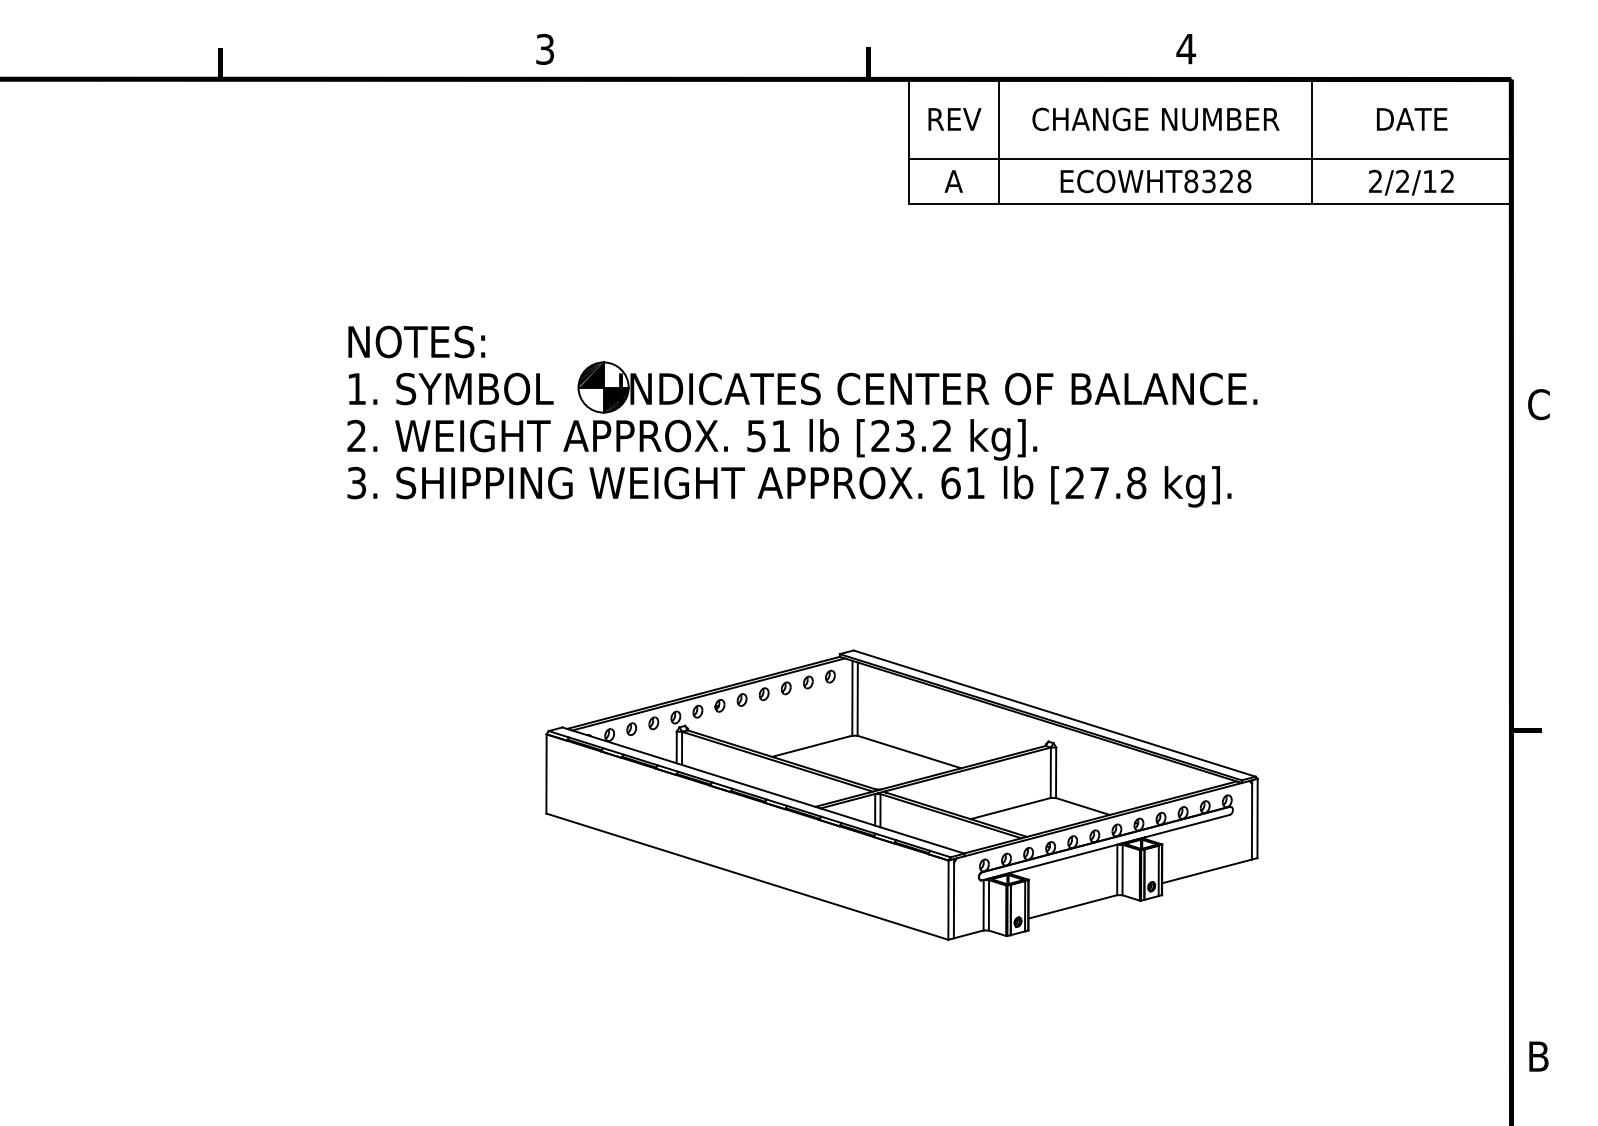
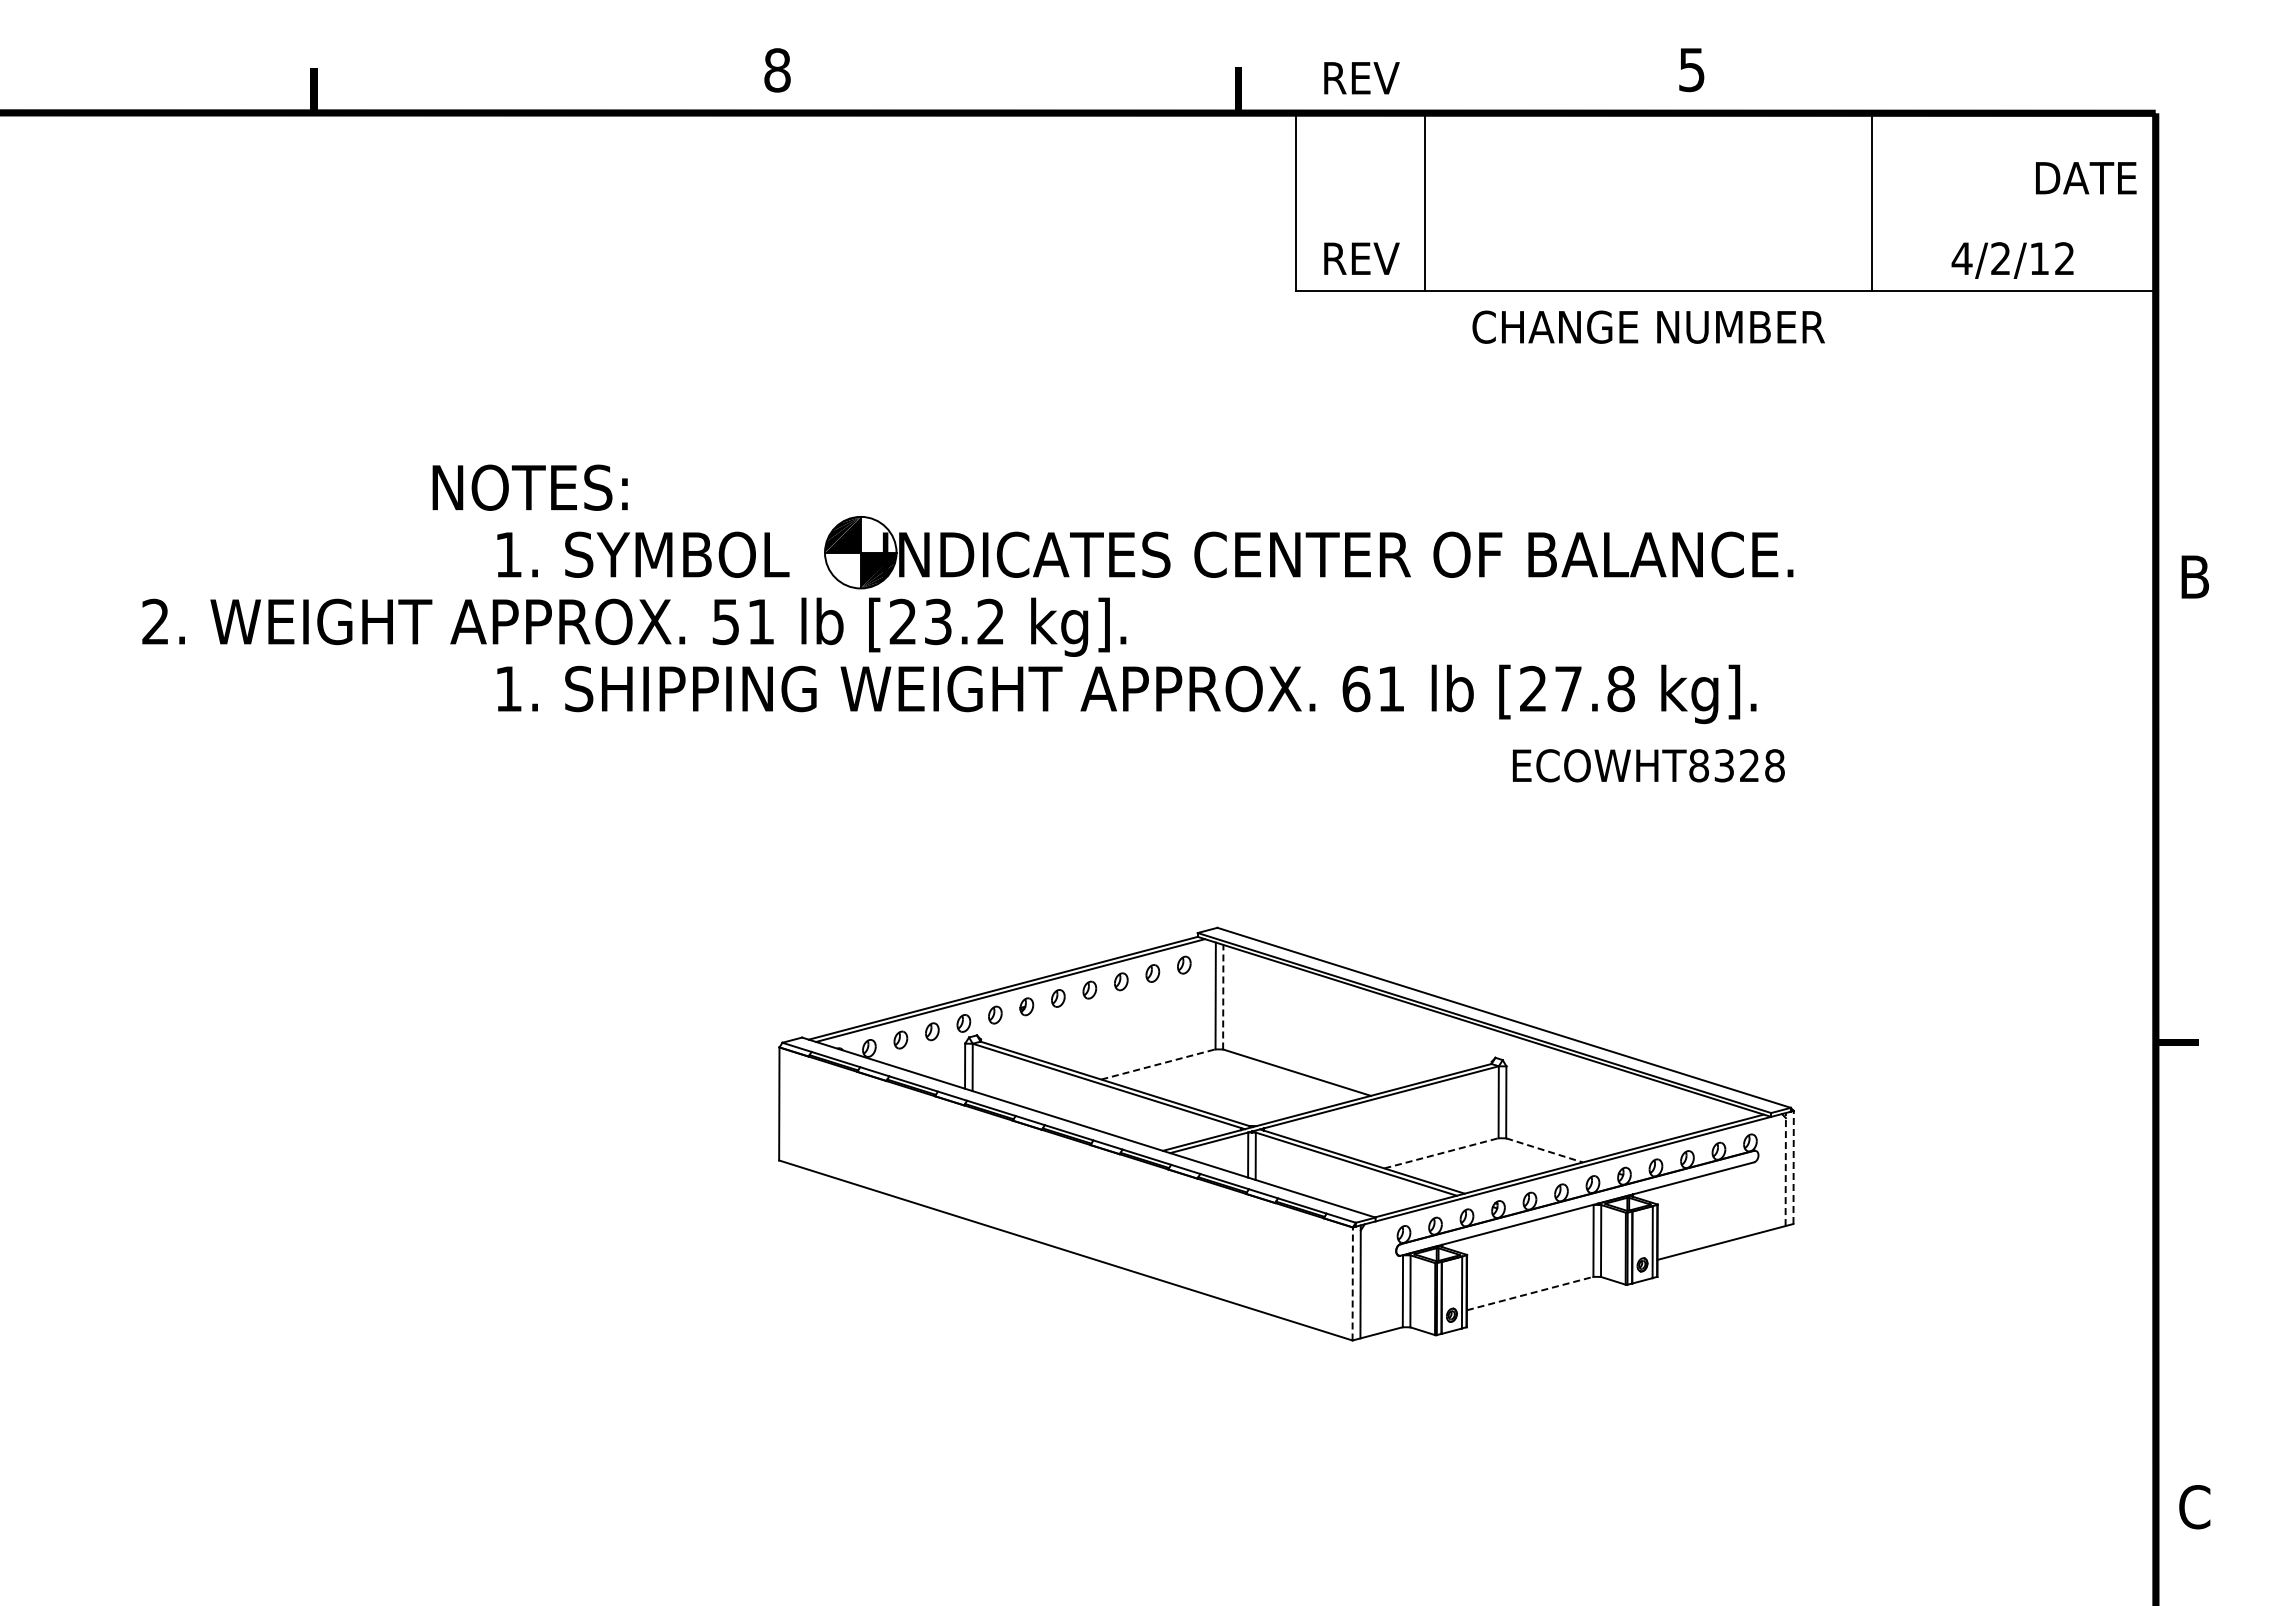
text: (545, 49) -> (777, 70), 3 -> 8
text: (1185, 49) -> (1691, 70), 4 -> 5
text: (1155, 118) -> (1648, 326), moved
text: (954, 119) -> (1361, 78), moved
text: (1412, 119) -> (2086, 178), moved
line: (1209, 158) -> (1725, 226), removed
text: (954, 181) -> (1361, 258), A -> REV
text: (1155, 181) -> (1648, 765), moved
text: (1375, 181) -> (1961, 258), 2/2/12 -> 4/2/12
text: (416, 341) -> (529, 487), moved
text: (1538, 404) -> (2194, 576), C -> B
text: (692, 439) -> (634, 626), moved
text: (356, 482) -> (508, 688), 3. -> 1.
line: (857, 698) -> (1223, 996), solid -> dashed
line: (812, 746) -> (1158, 1064), solid -> dashed
line: (1083, 806) -> (1545, 1150), solid -> dashed
line: (1010, 808) -> (1441, 1153), solid -> dashed
line: (1257, 818) -> (1793, 1167), solid -> dashed
line: (1251, 819) -> (1785, 1169), solid -> dashed
line: (948, 899) -> (1352, 1283), solid -> dashed
line: (1073, 906) -> (1530, 1293), solid -> dashed
text: (1538, 1056) -> (2194, 1507), B -> C

